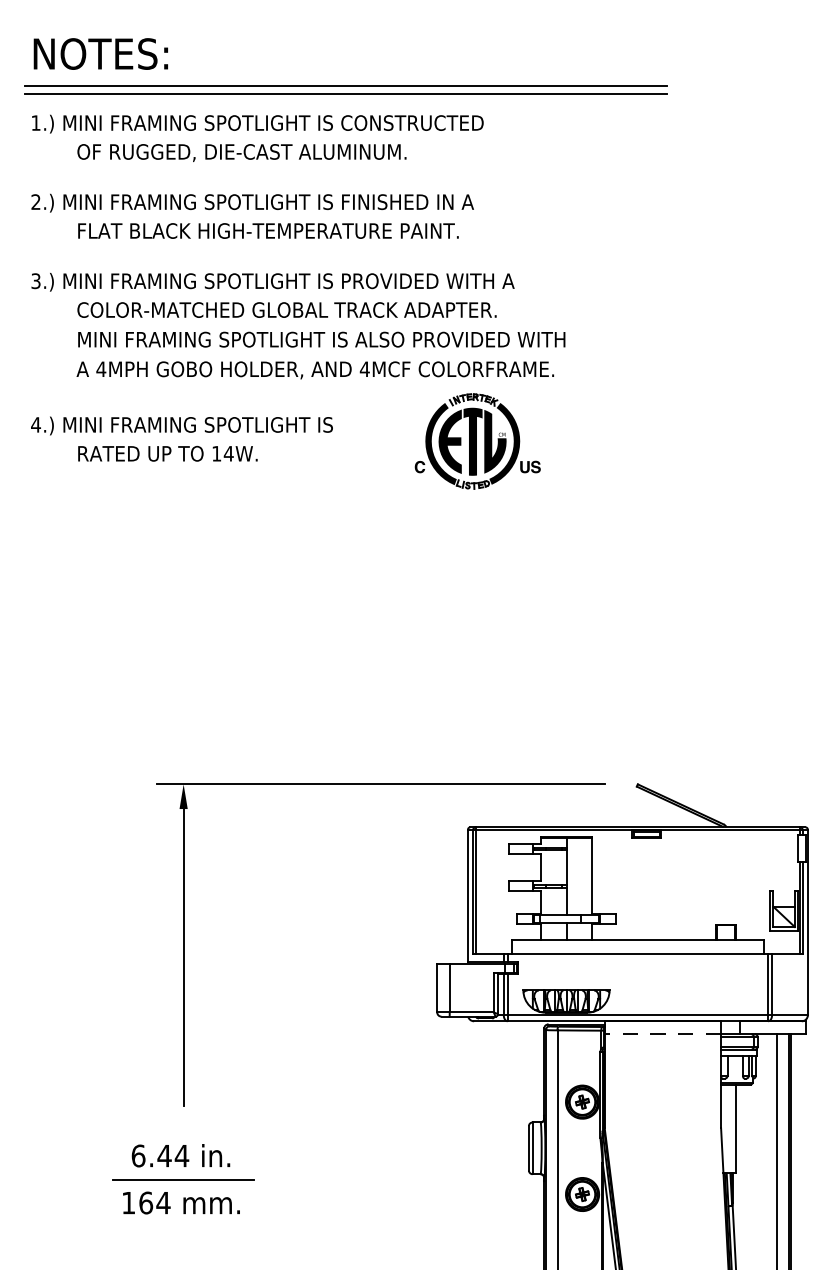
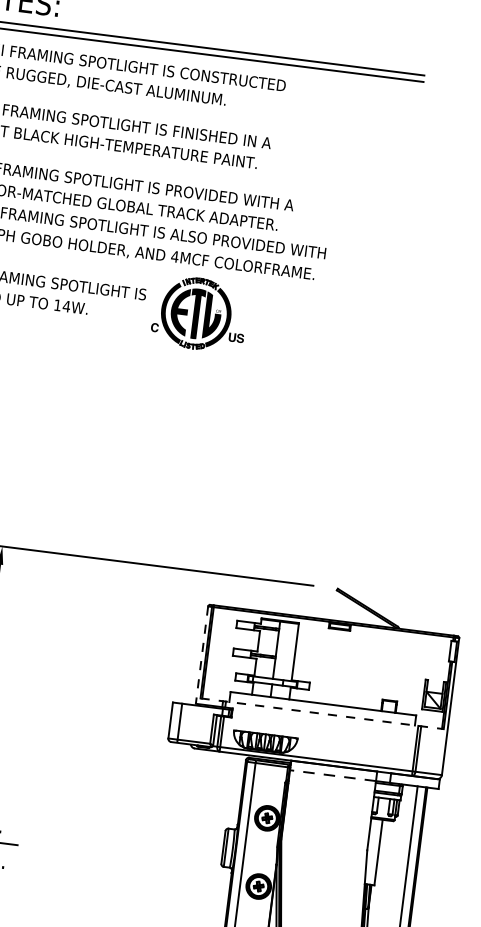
part: (477, 441) -> (199, 314), moved
line: (467, 895) -> (201, 654), solid -> dashed
line: (637, 953) -> (321, 713), solid -> dashed

